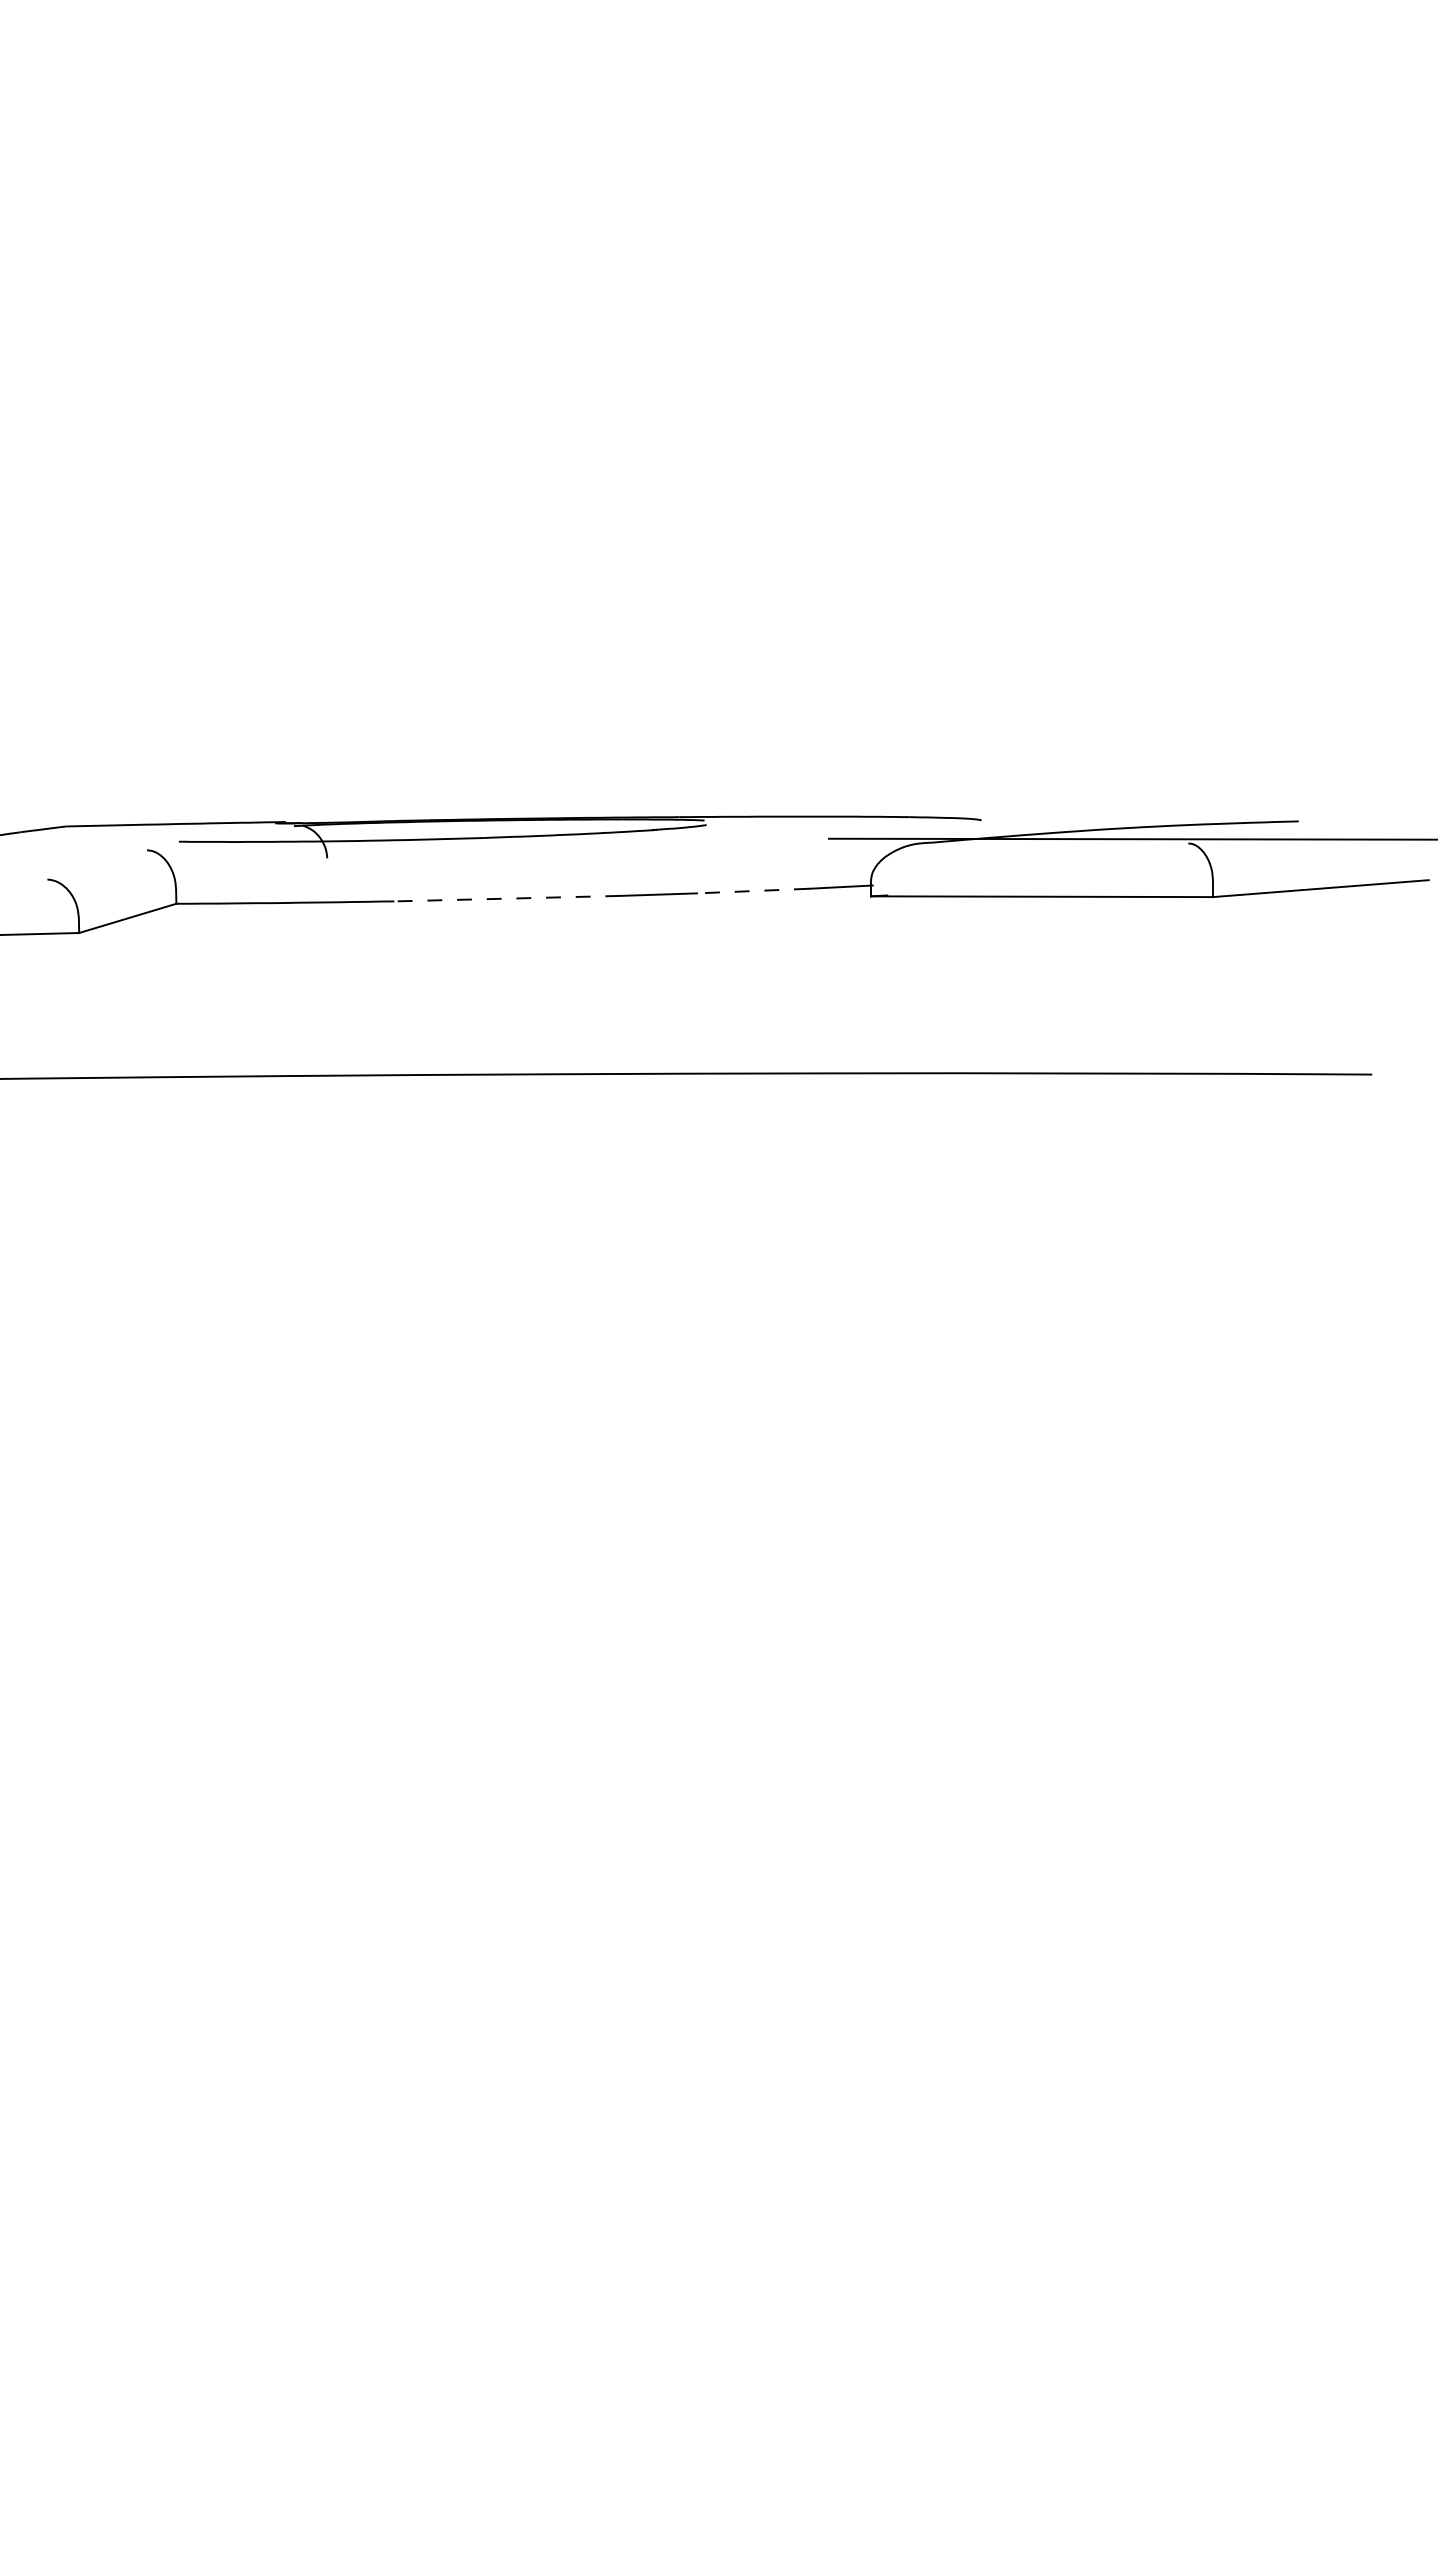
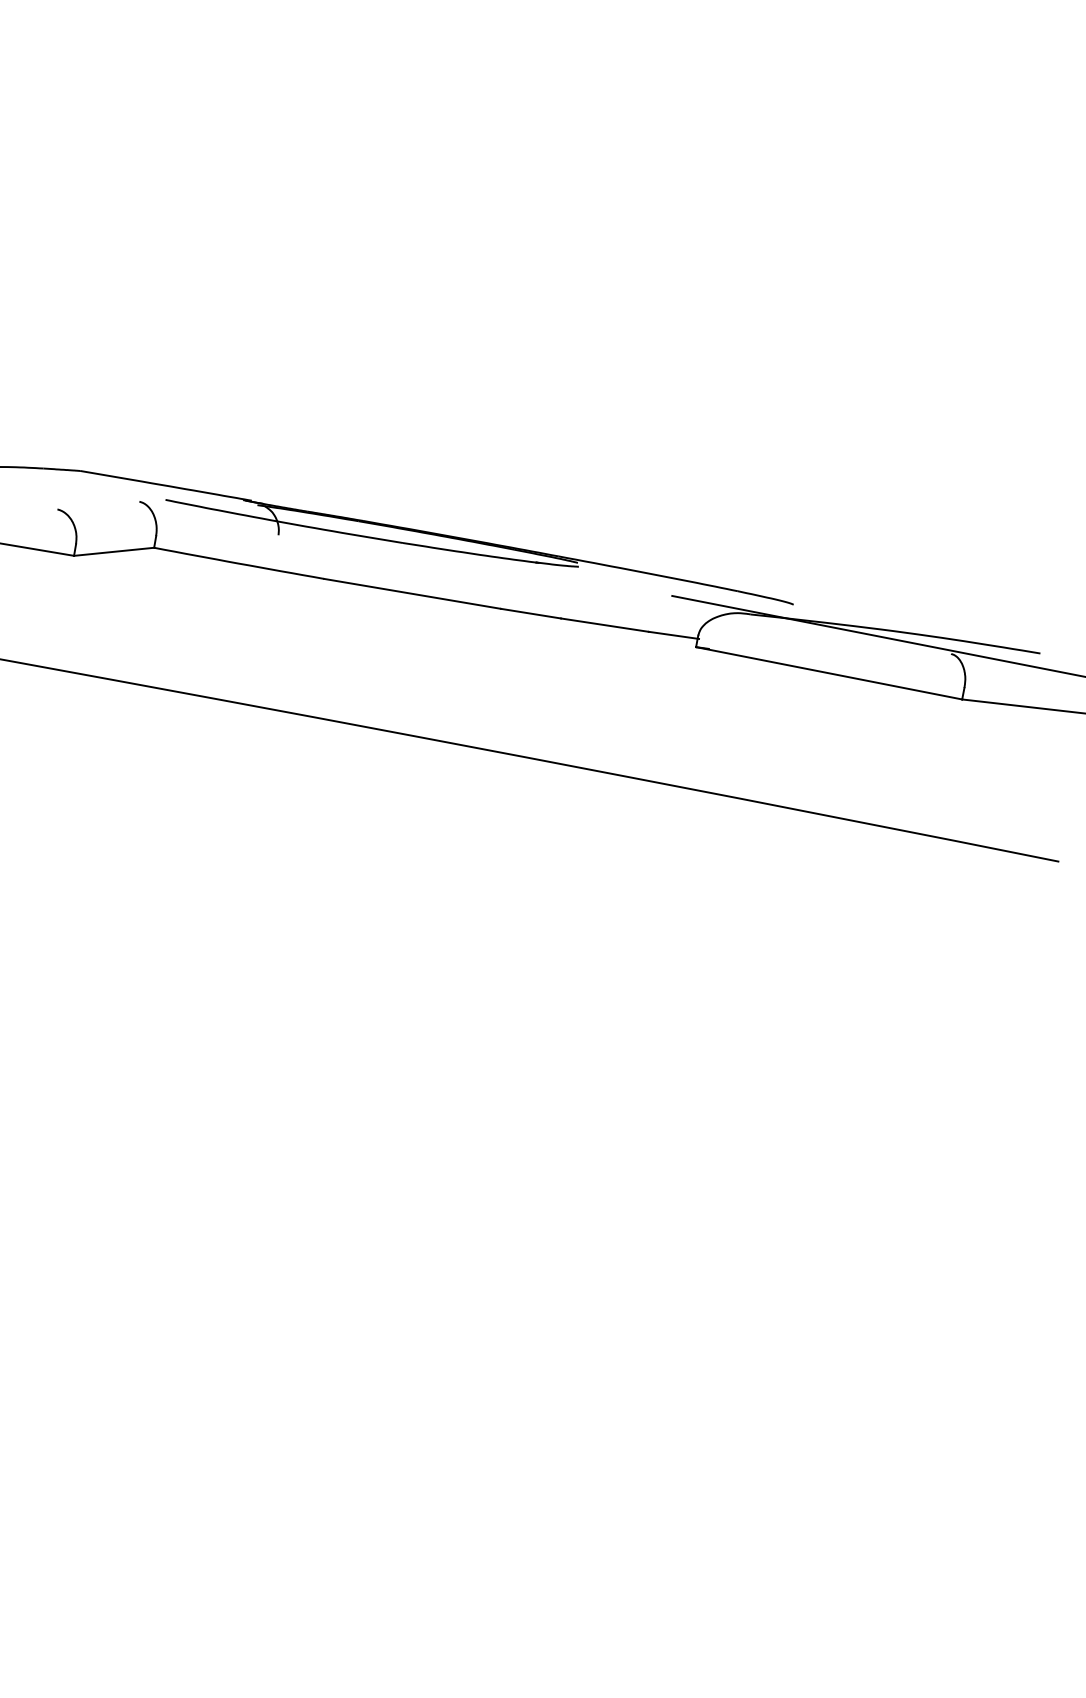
line: (752, 891) -> (604, 625), dashed -> solid
line: (507, 898) -> (412, 593), dashed -> solid

